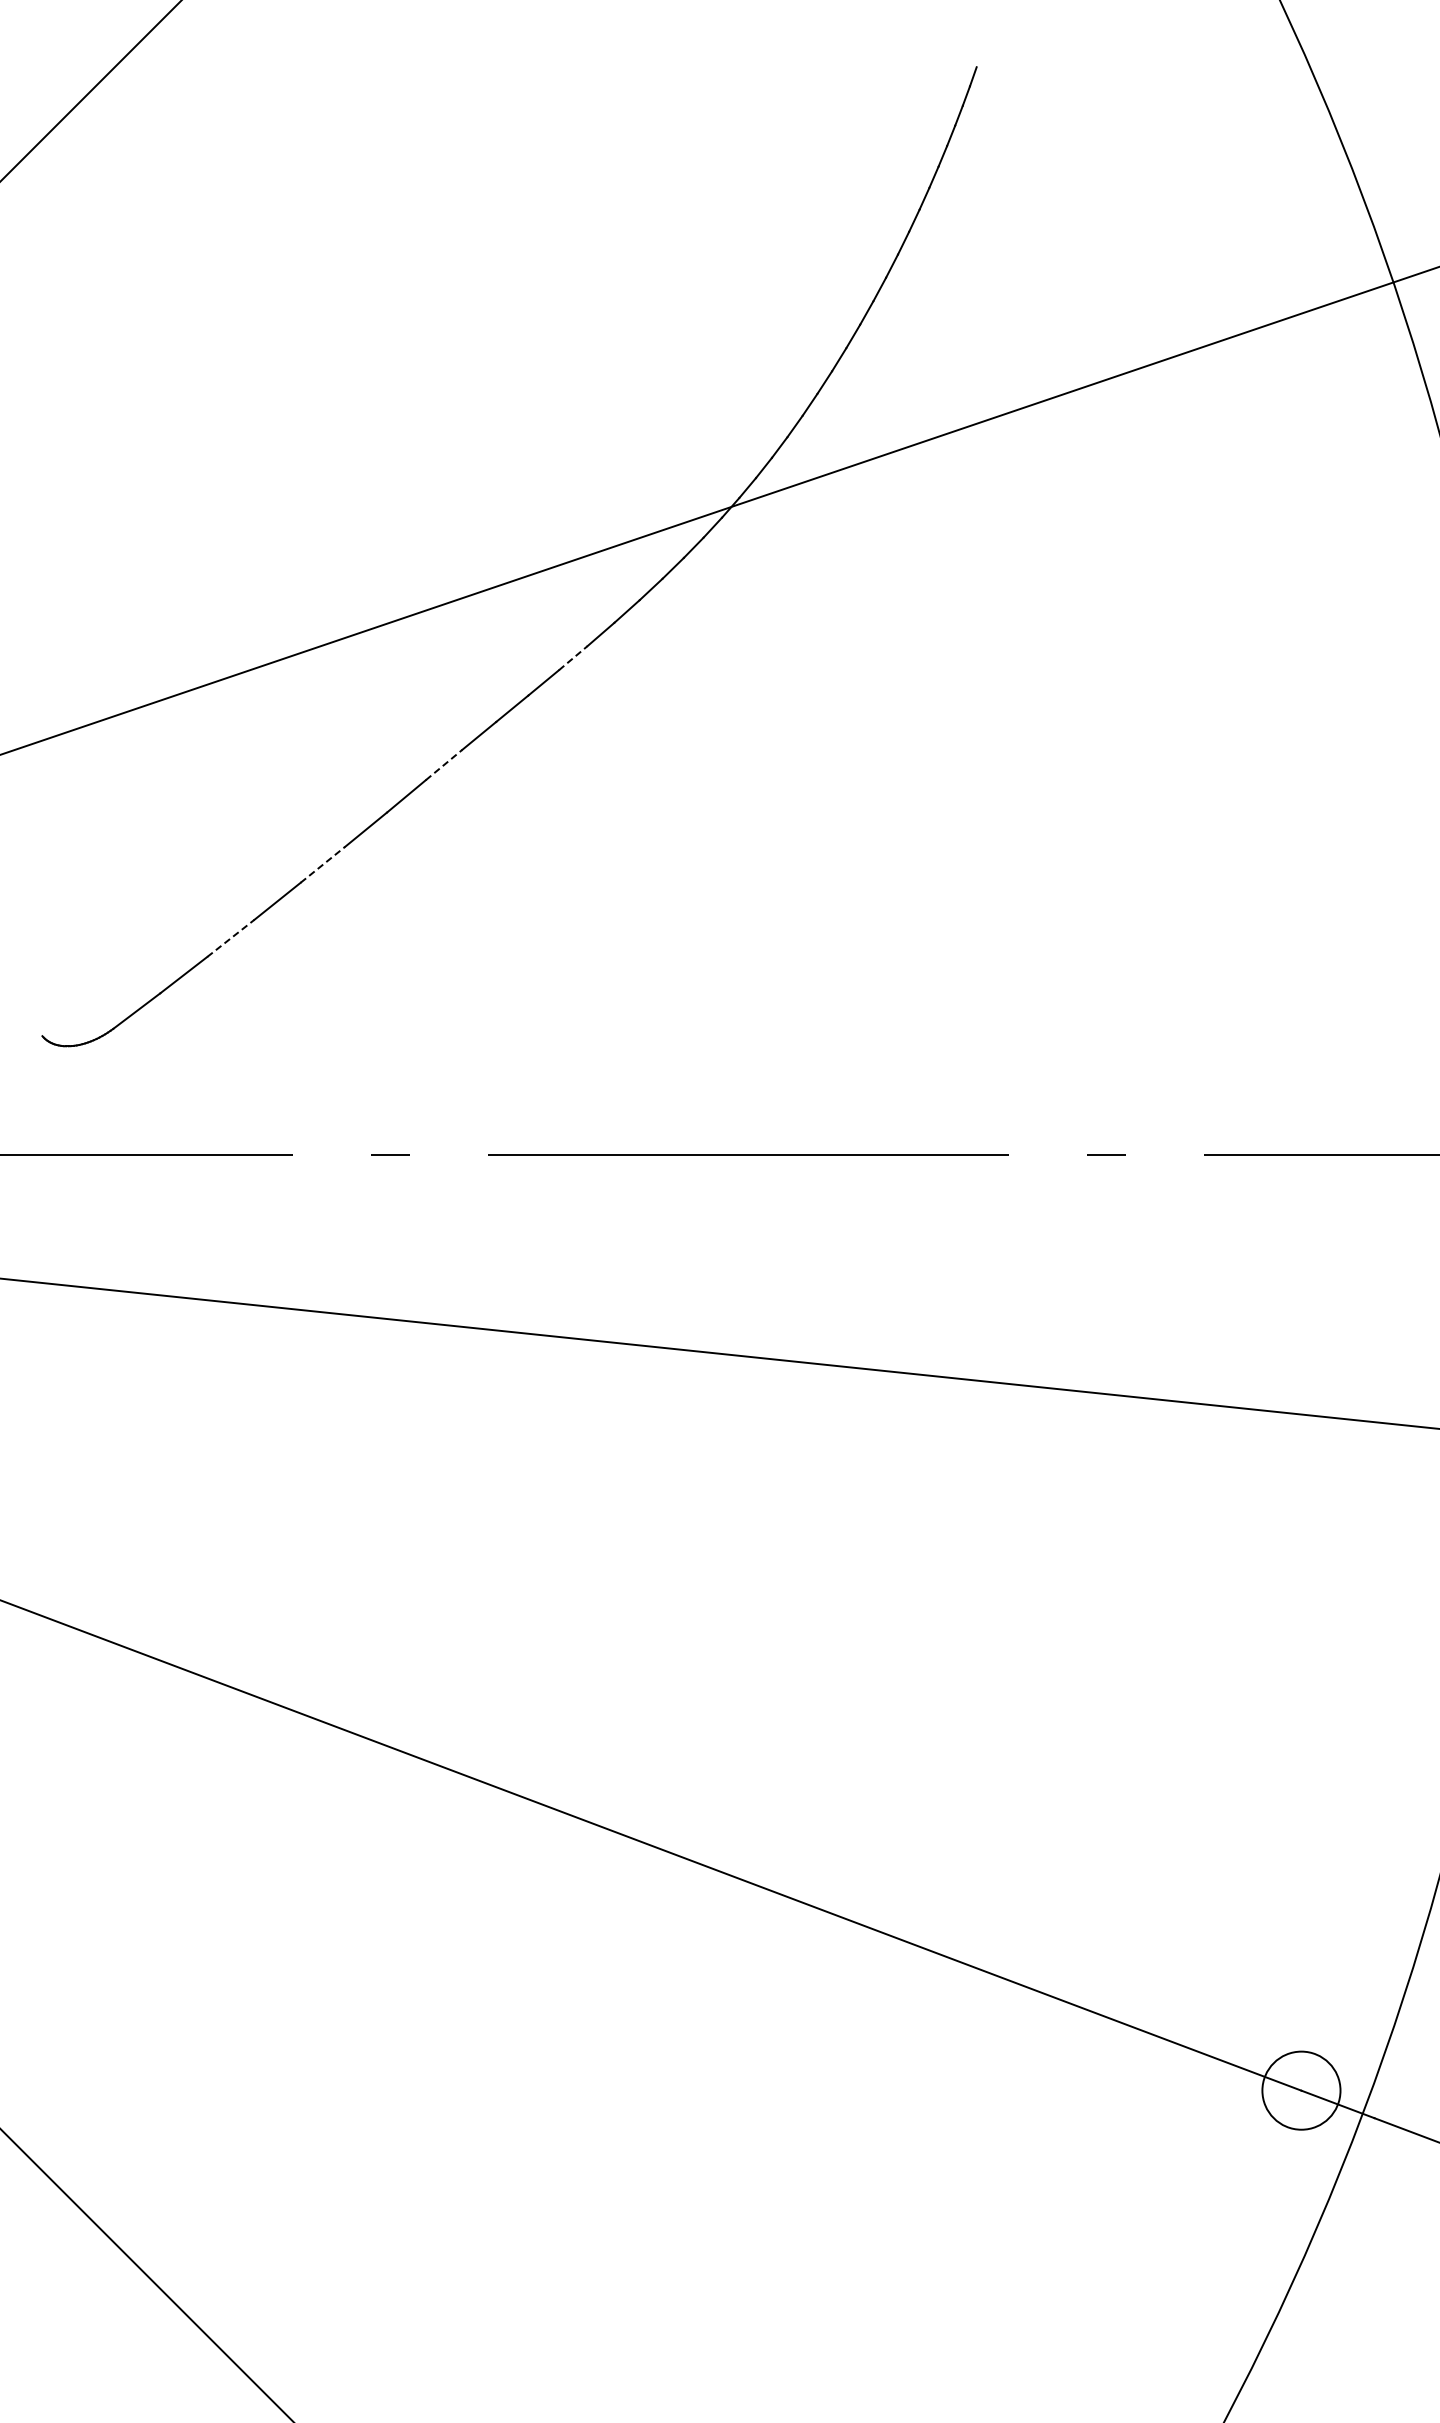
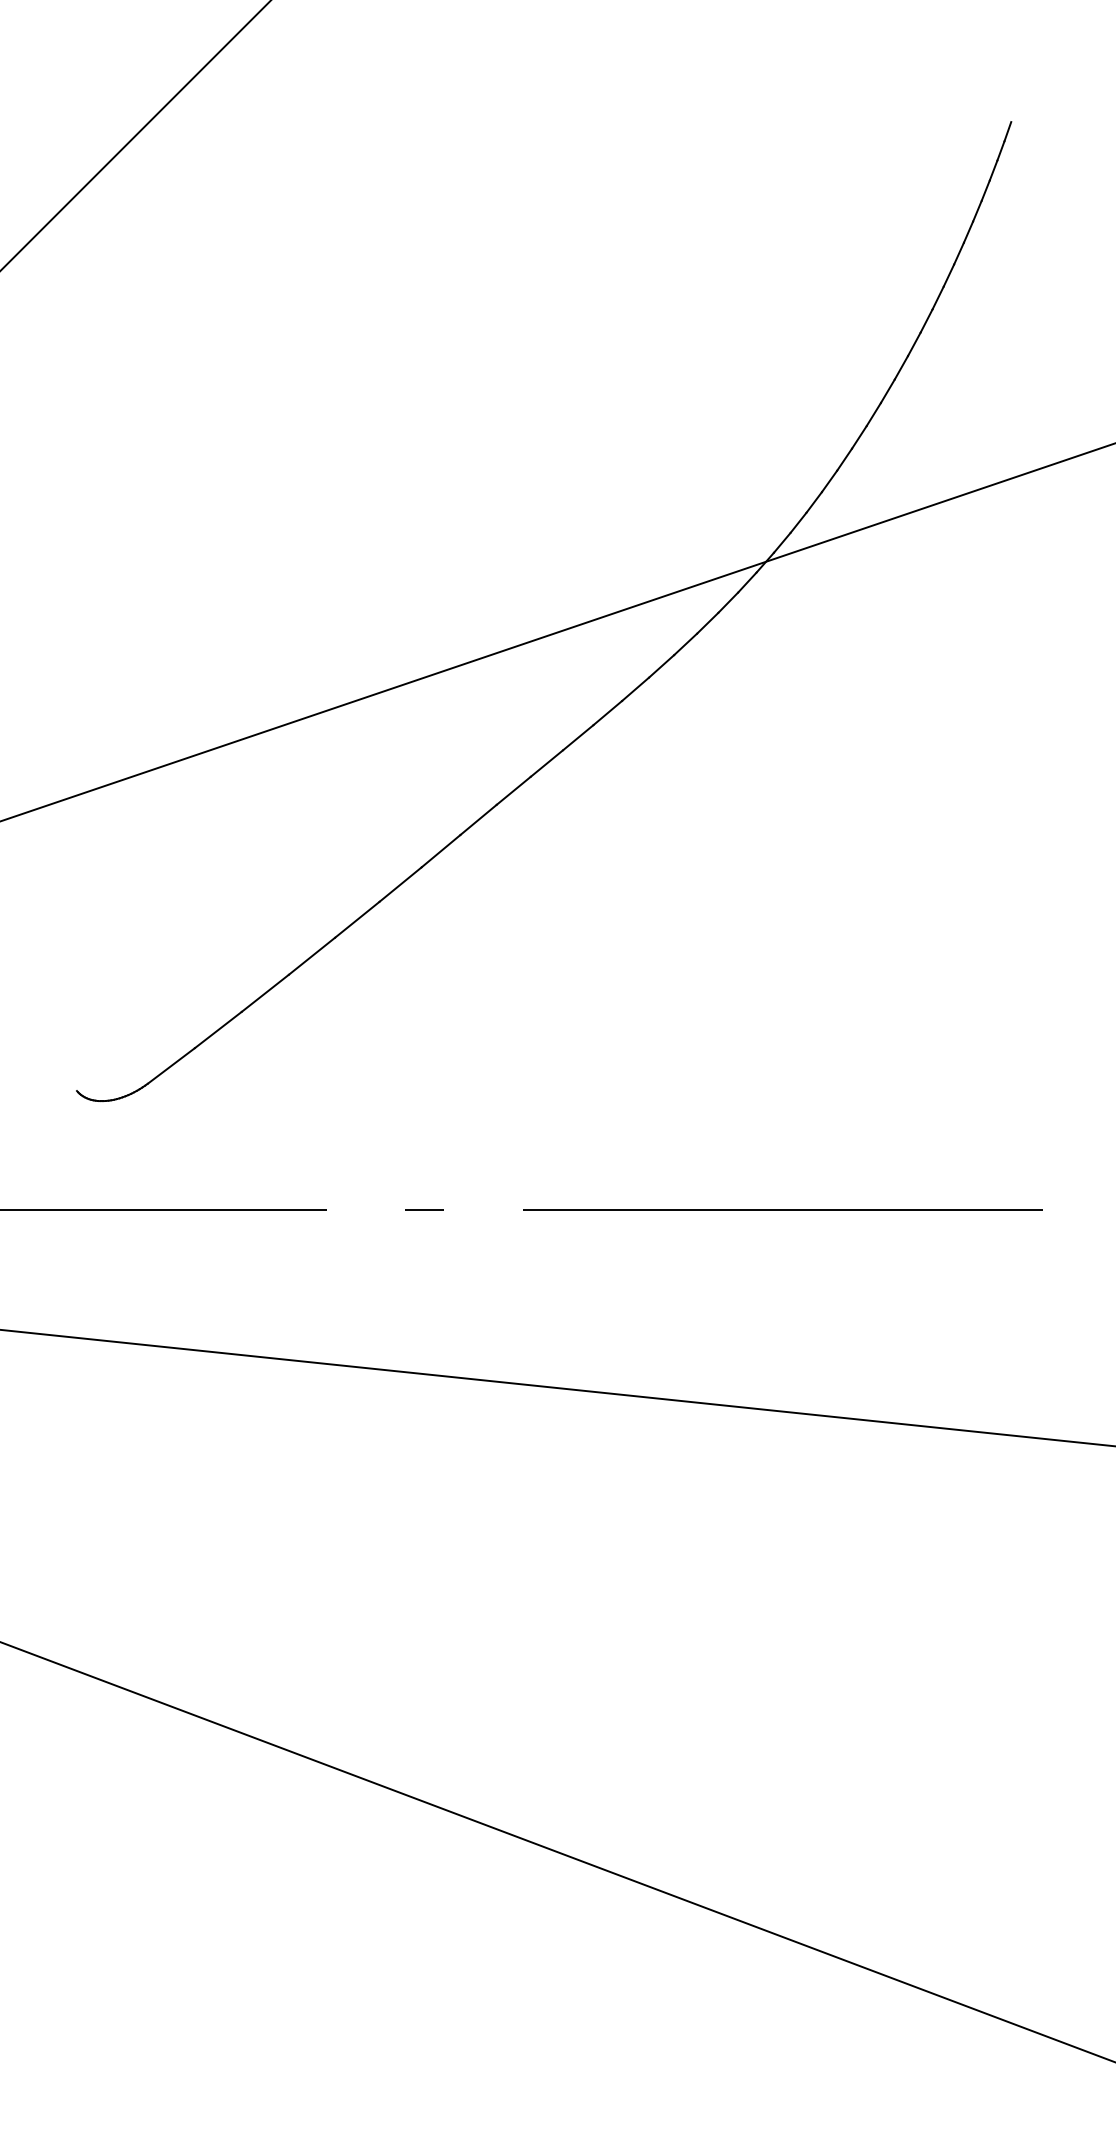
line: (573, 658) -> (608, 713), dashed -> solid
line: (444, 765) -> (479, 820), dashed -> solid
line: (322, 864) -> (357, 919), dashed -> solid
line: (231, 938) -> (266, 993), dashed -> solid

